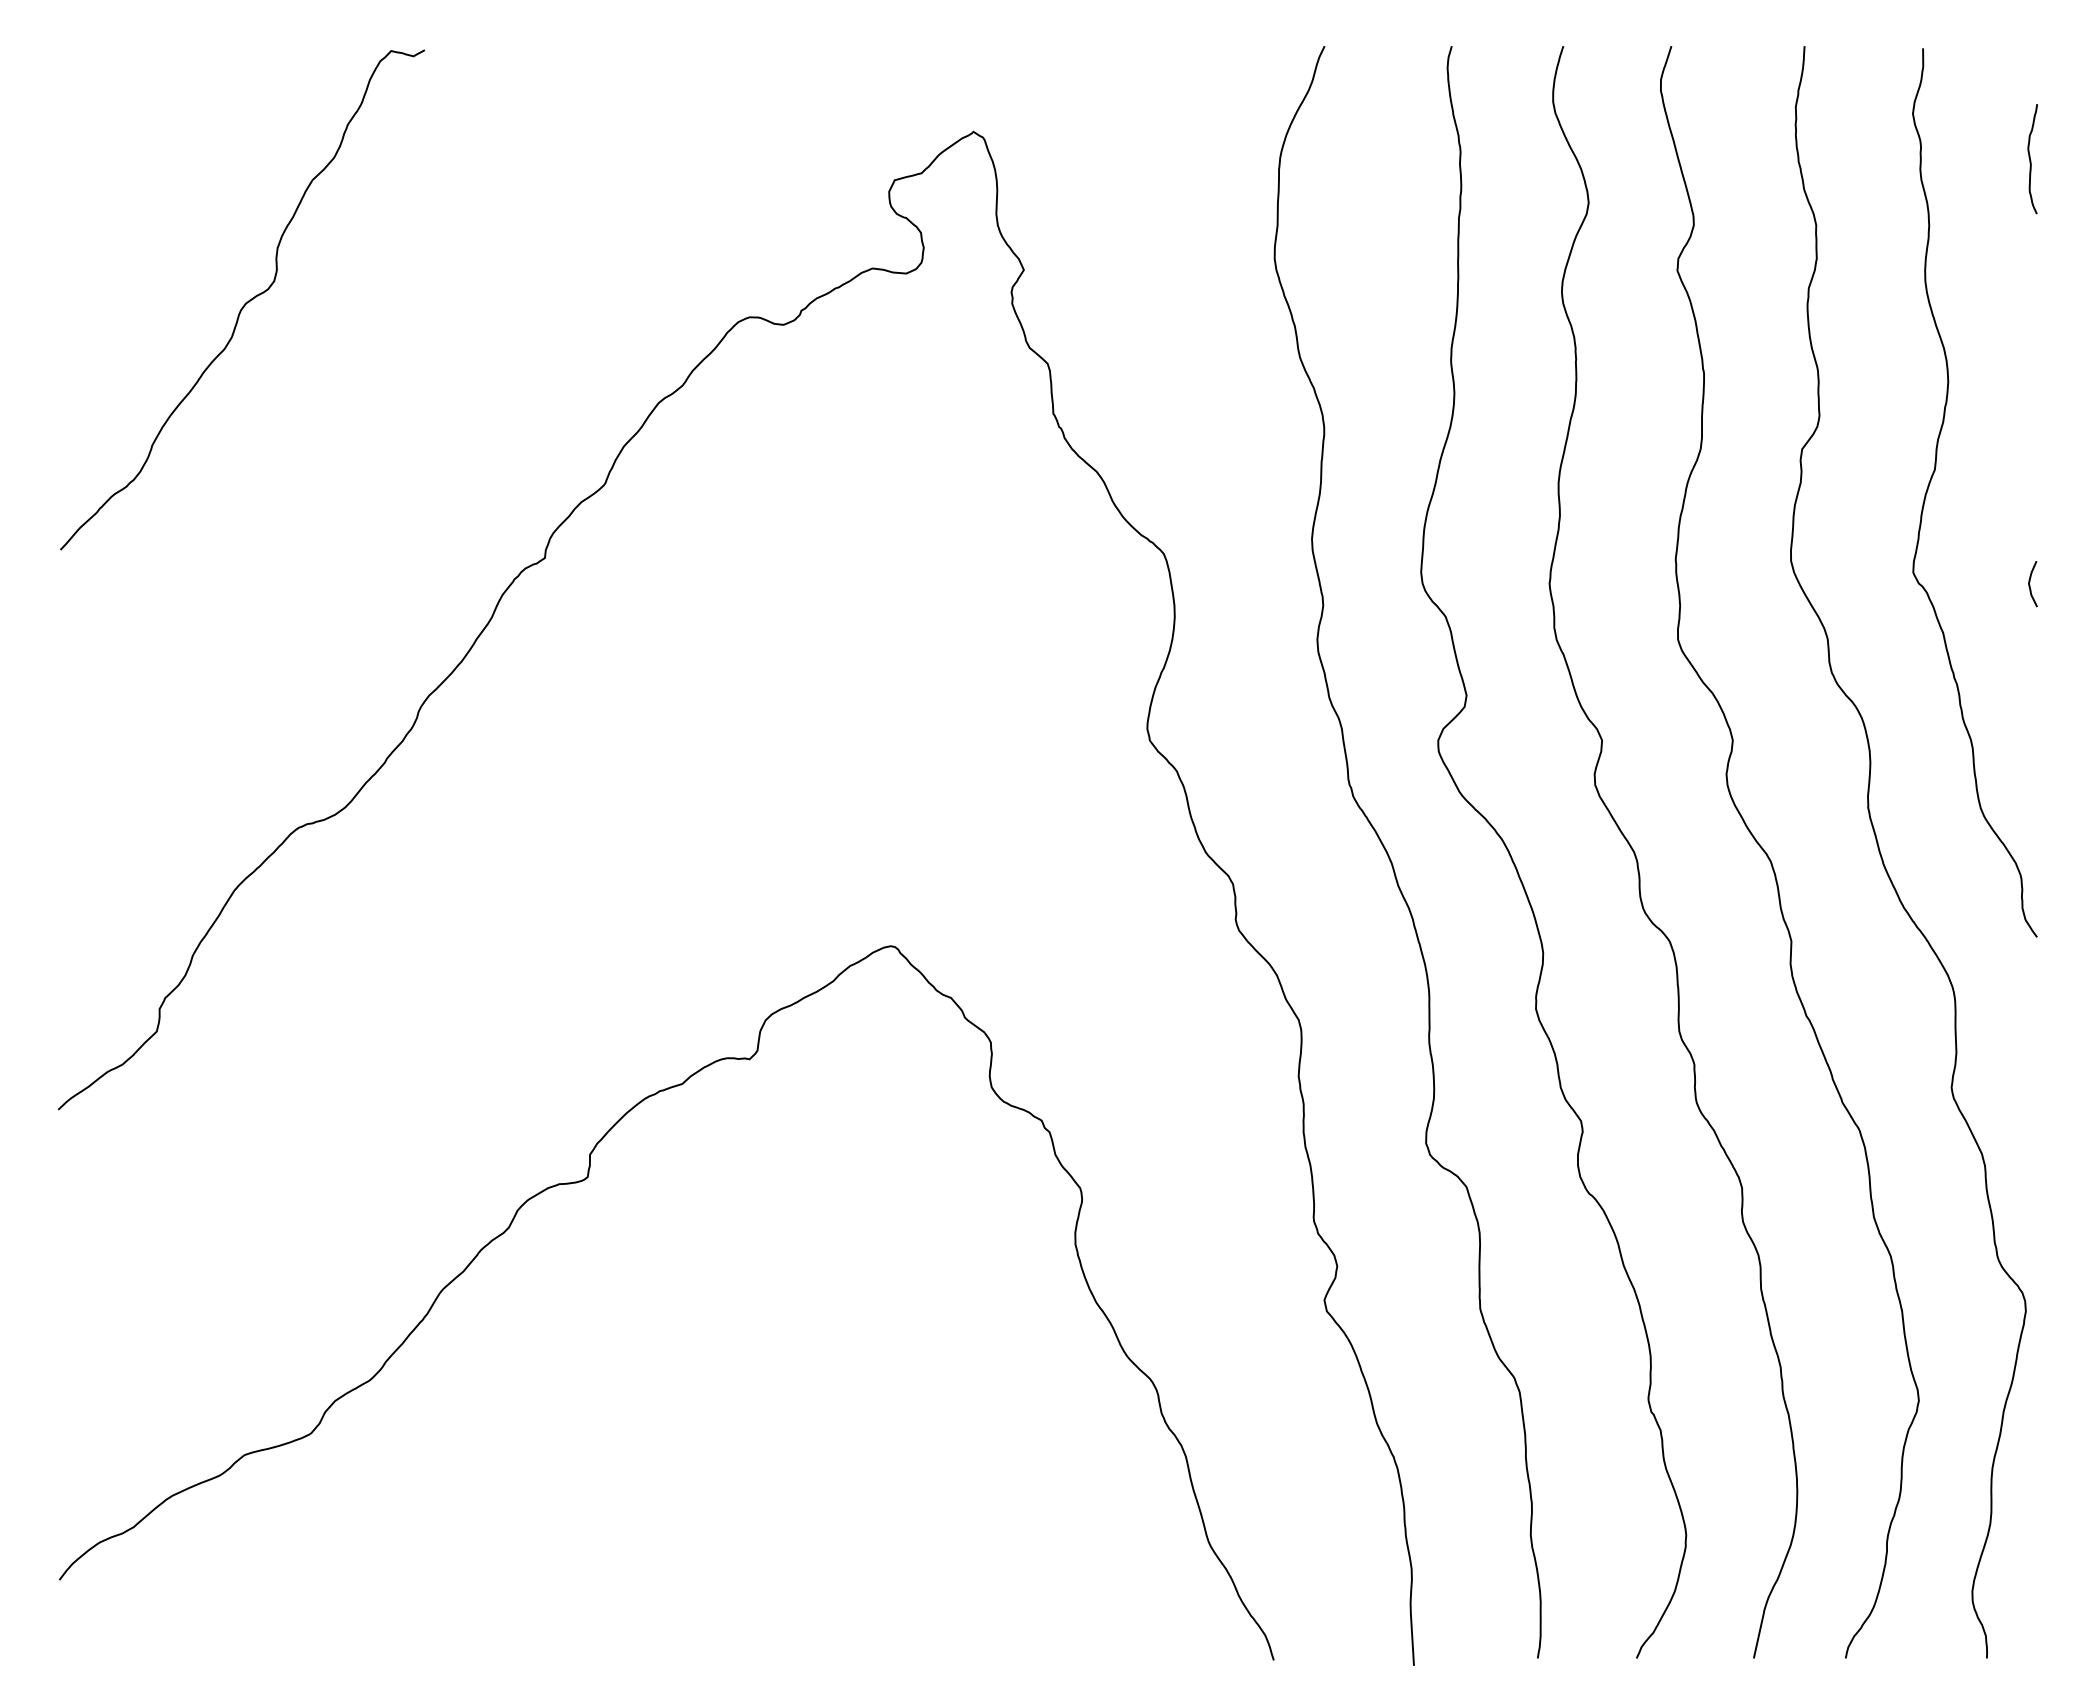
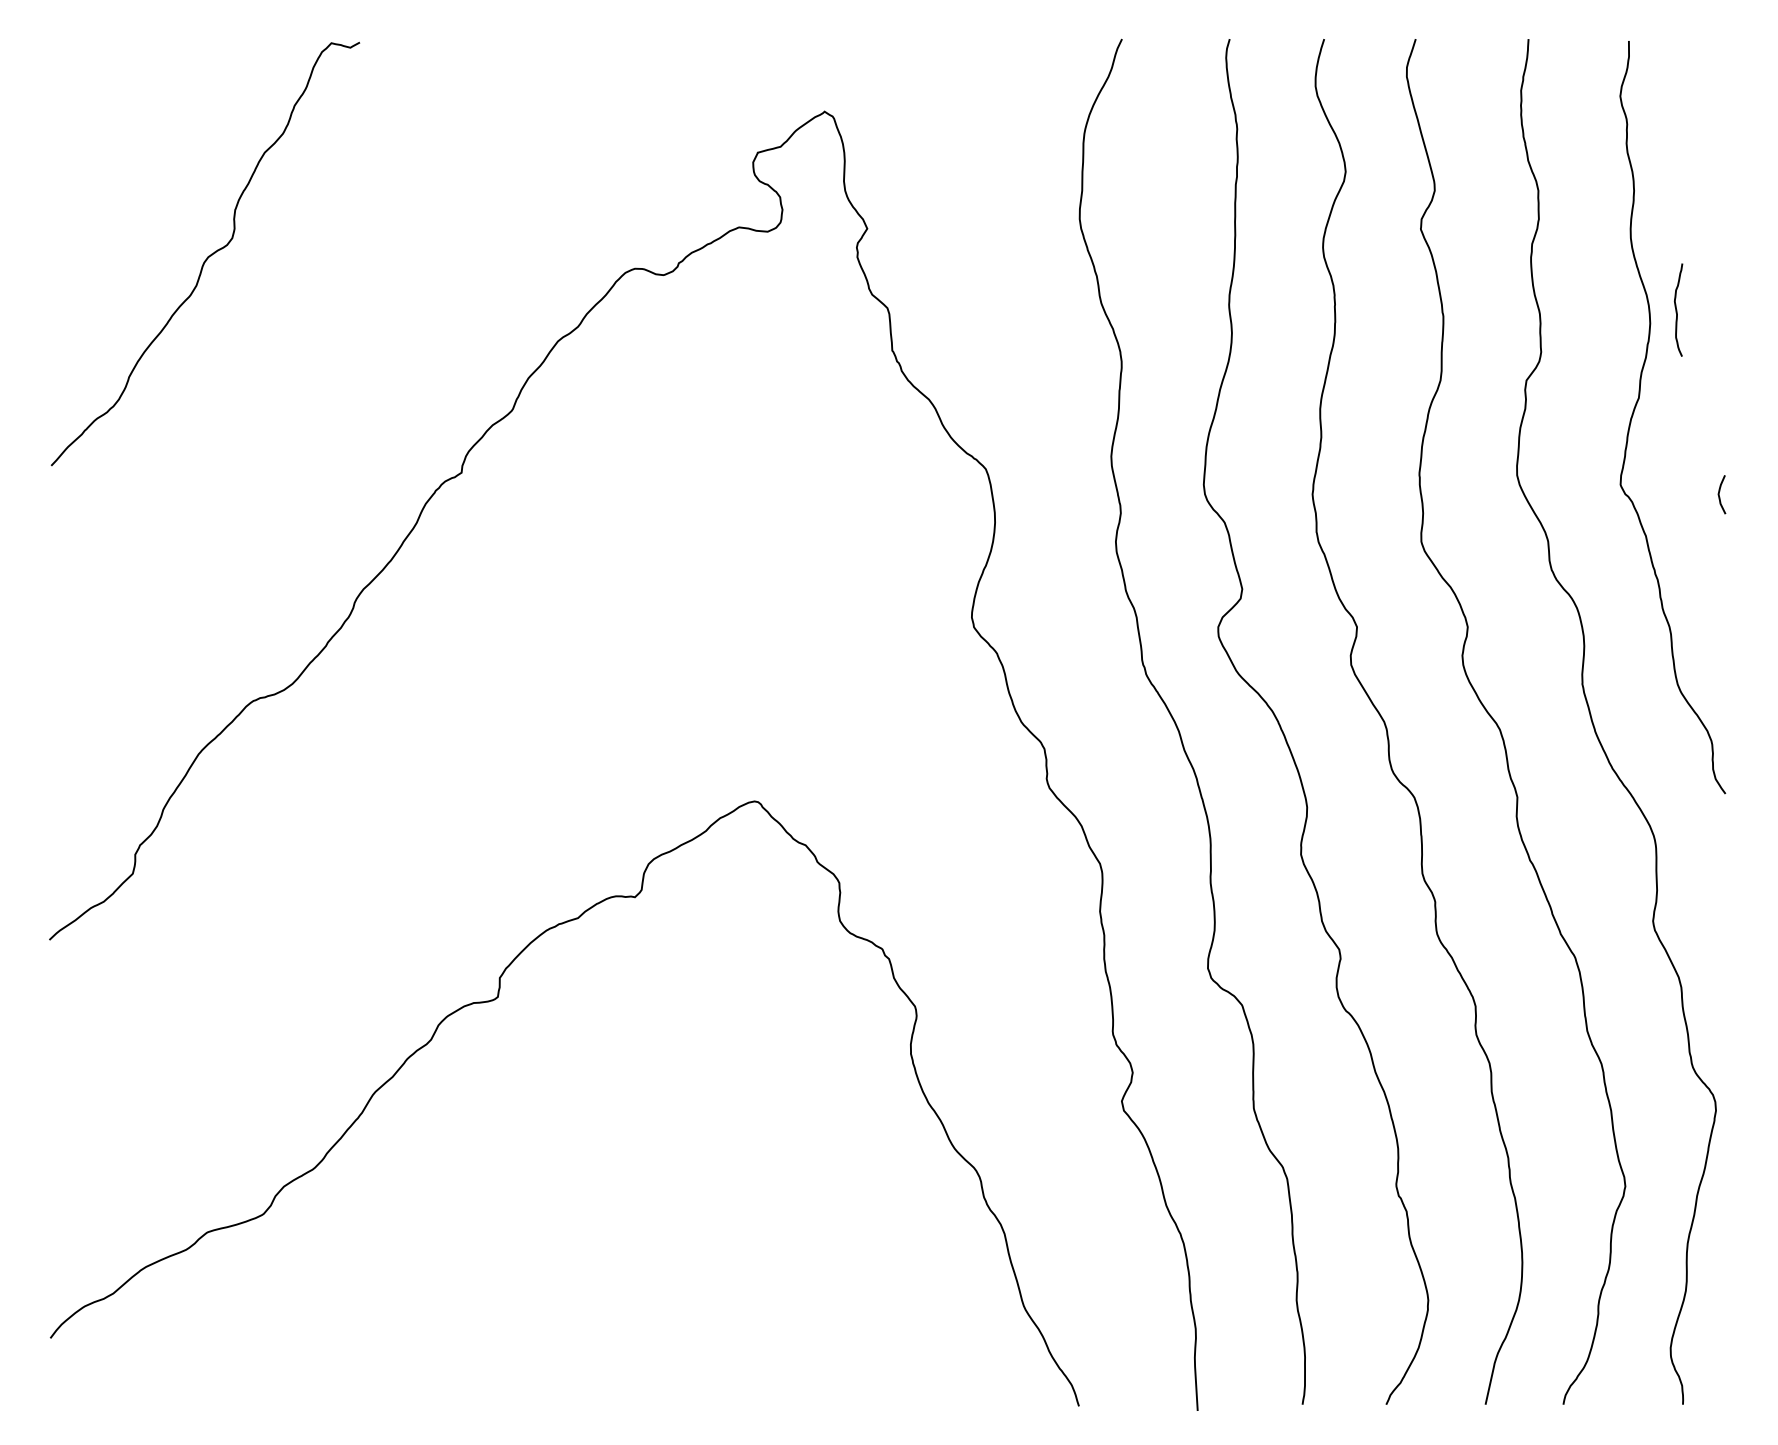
curve: (2031, 160) -> (1677, 311), moved

